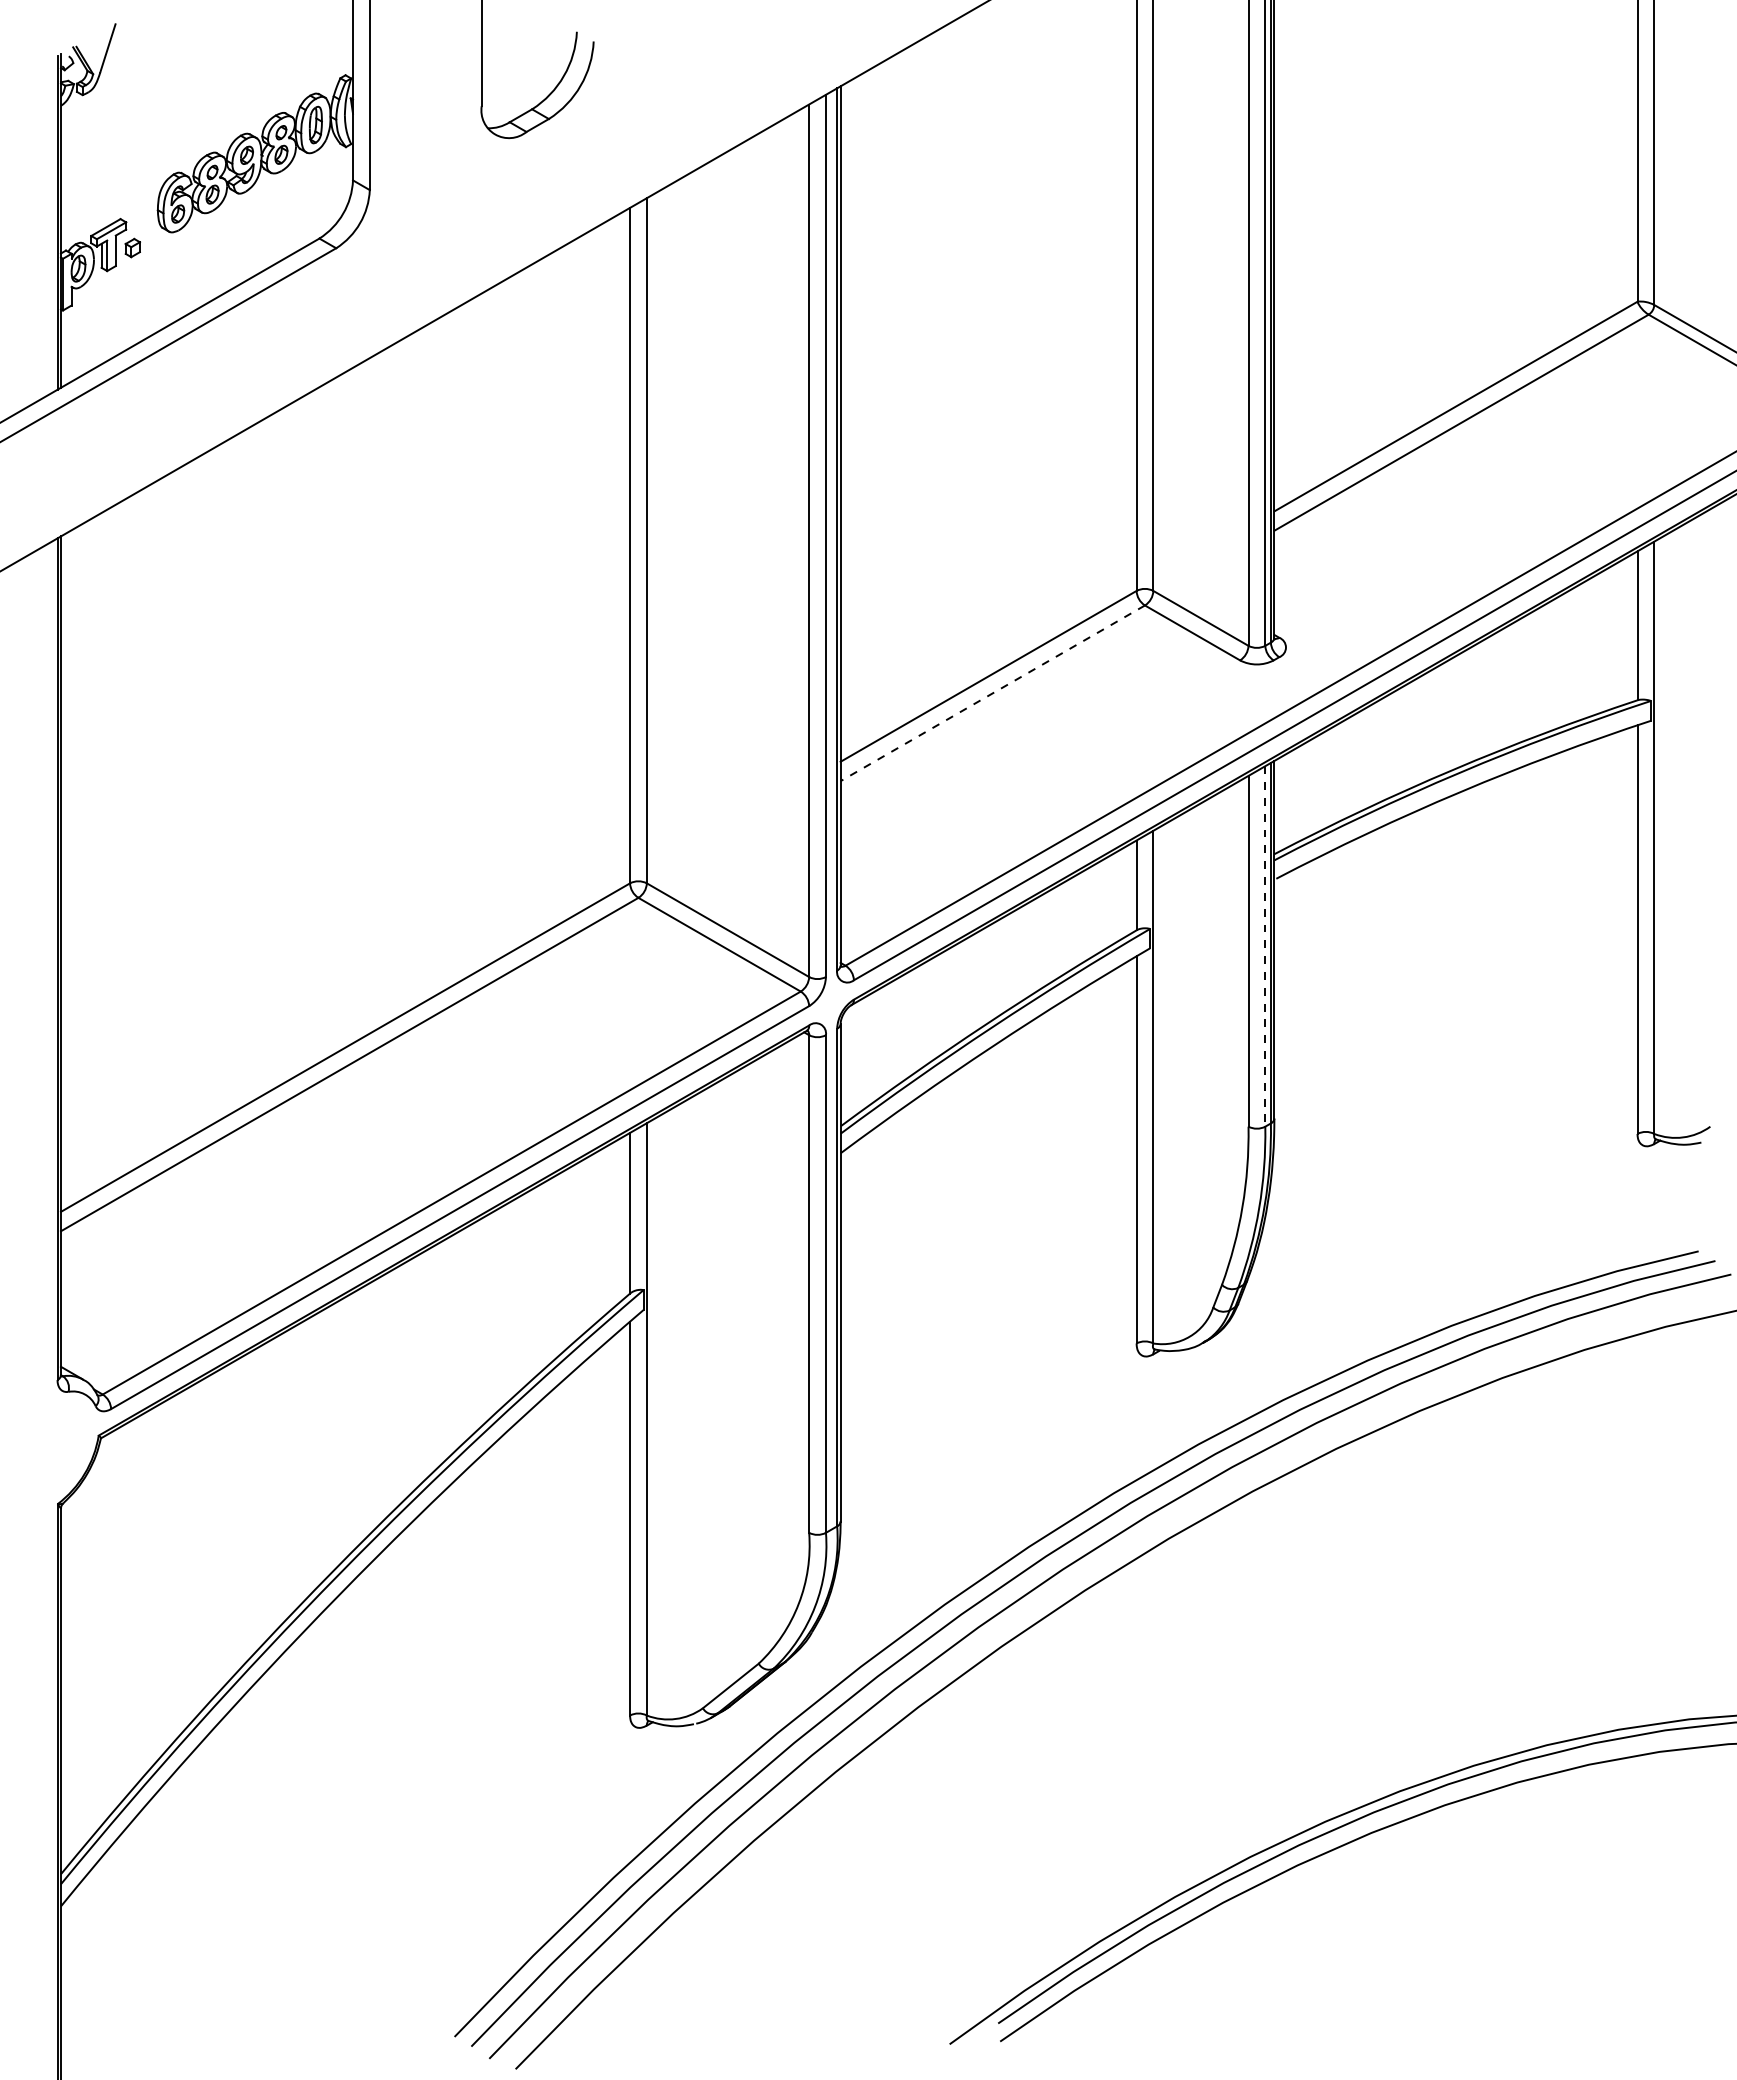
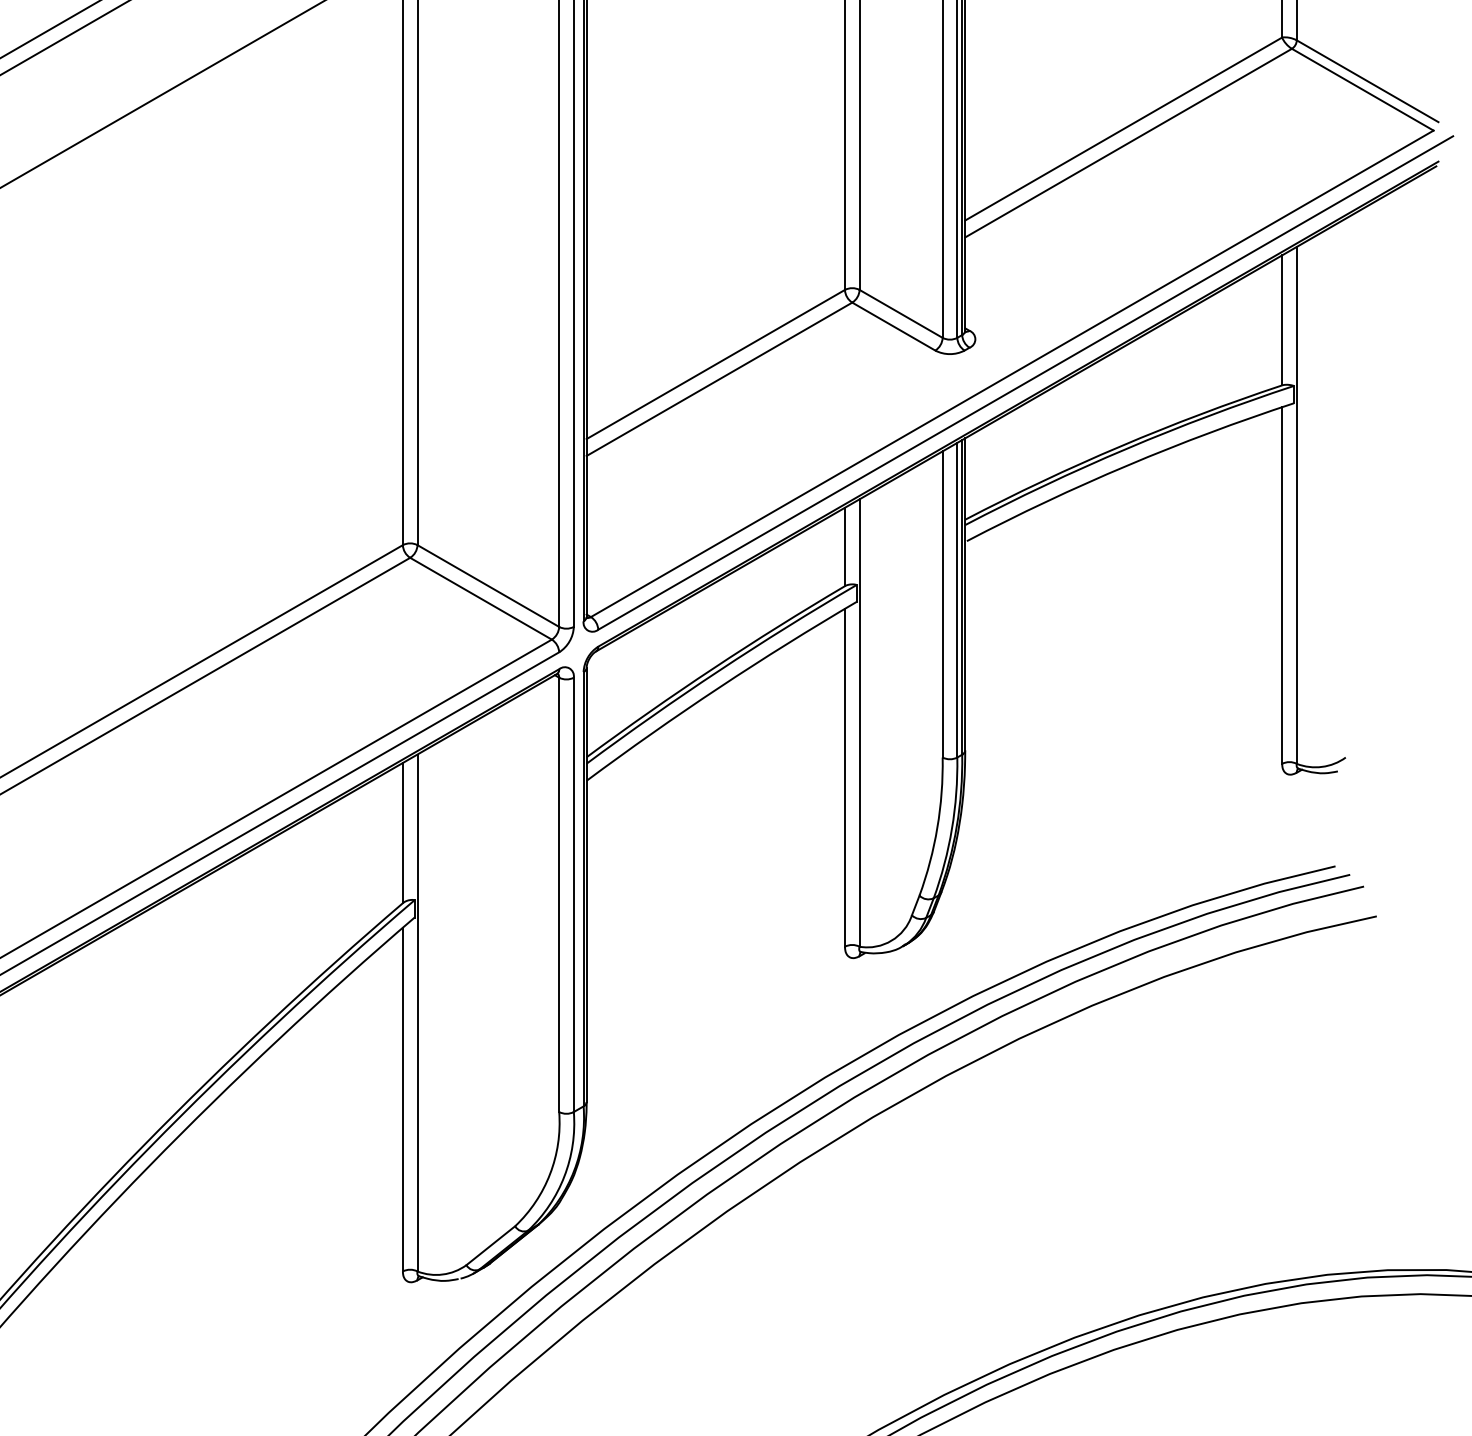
line: (992, 693) -> (719, 379), dashed -> solid
line: (1265, 946) -> (957, 600), dashed -> solid

